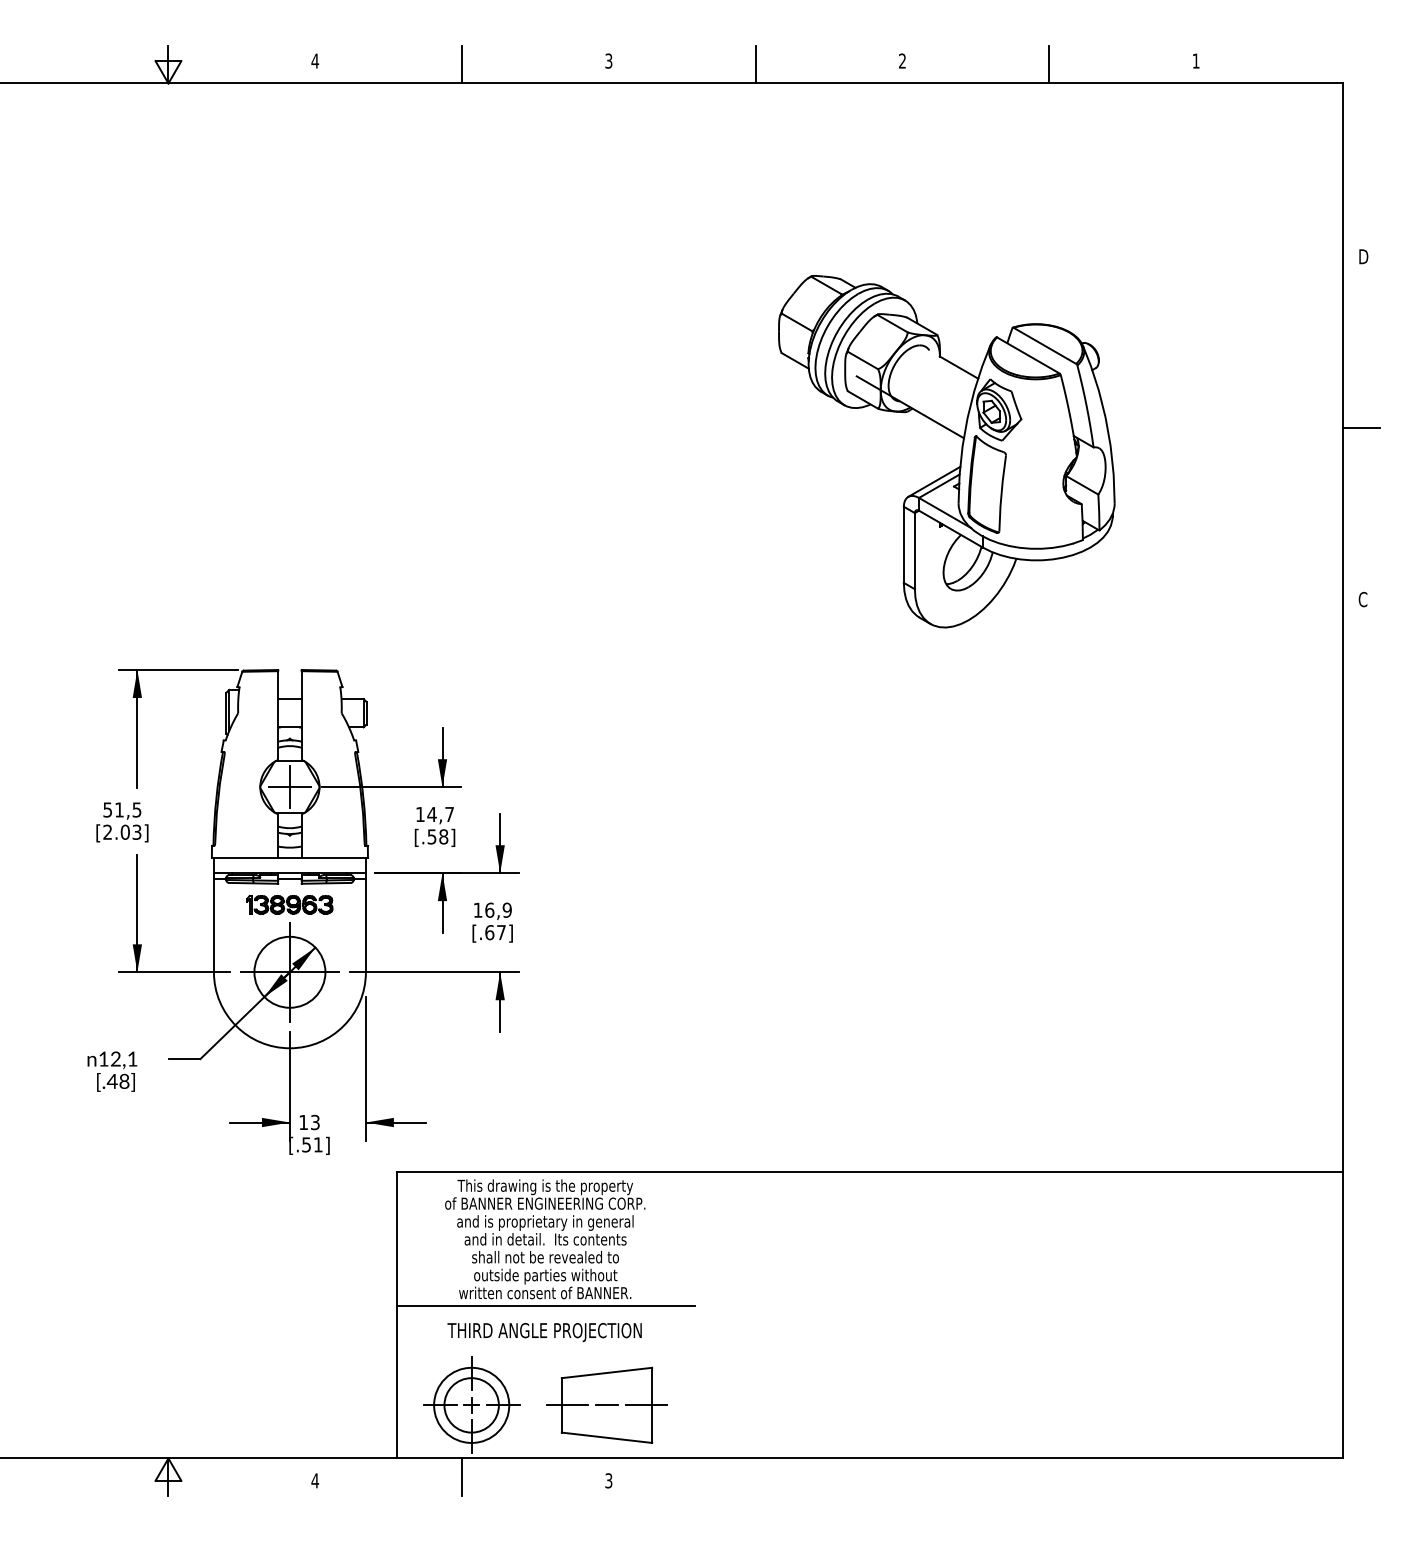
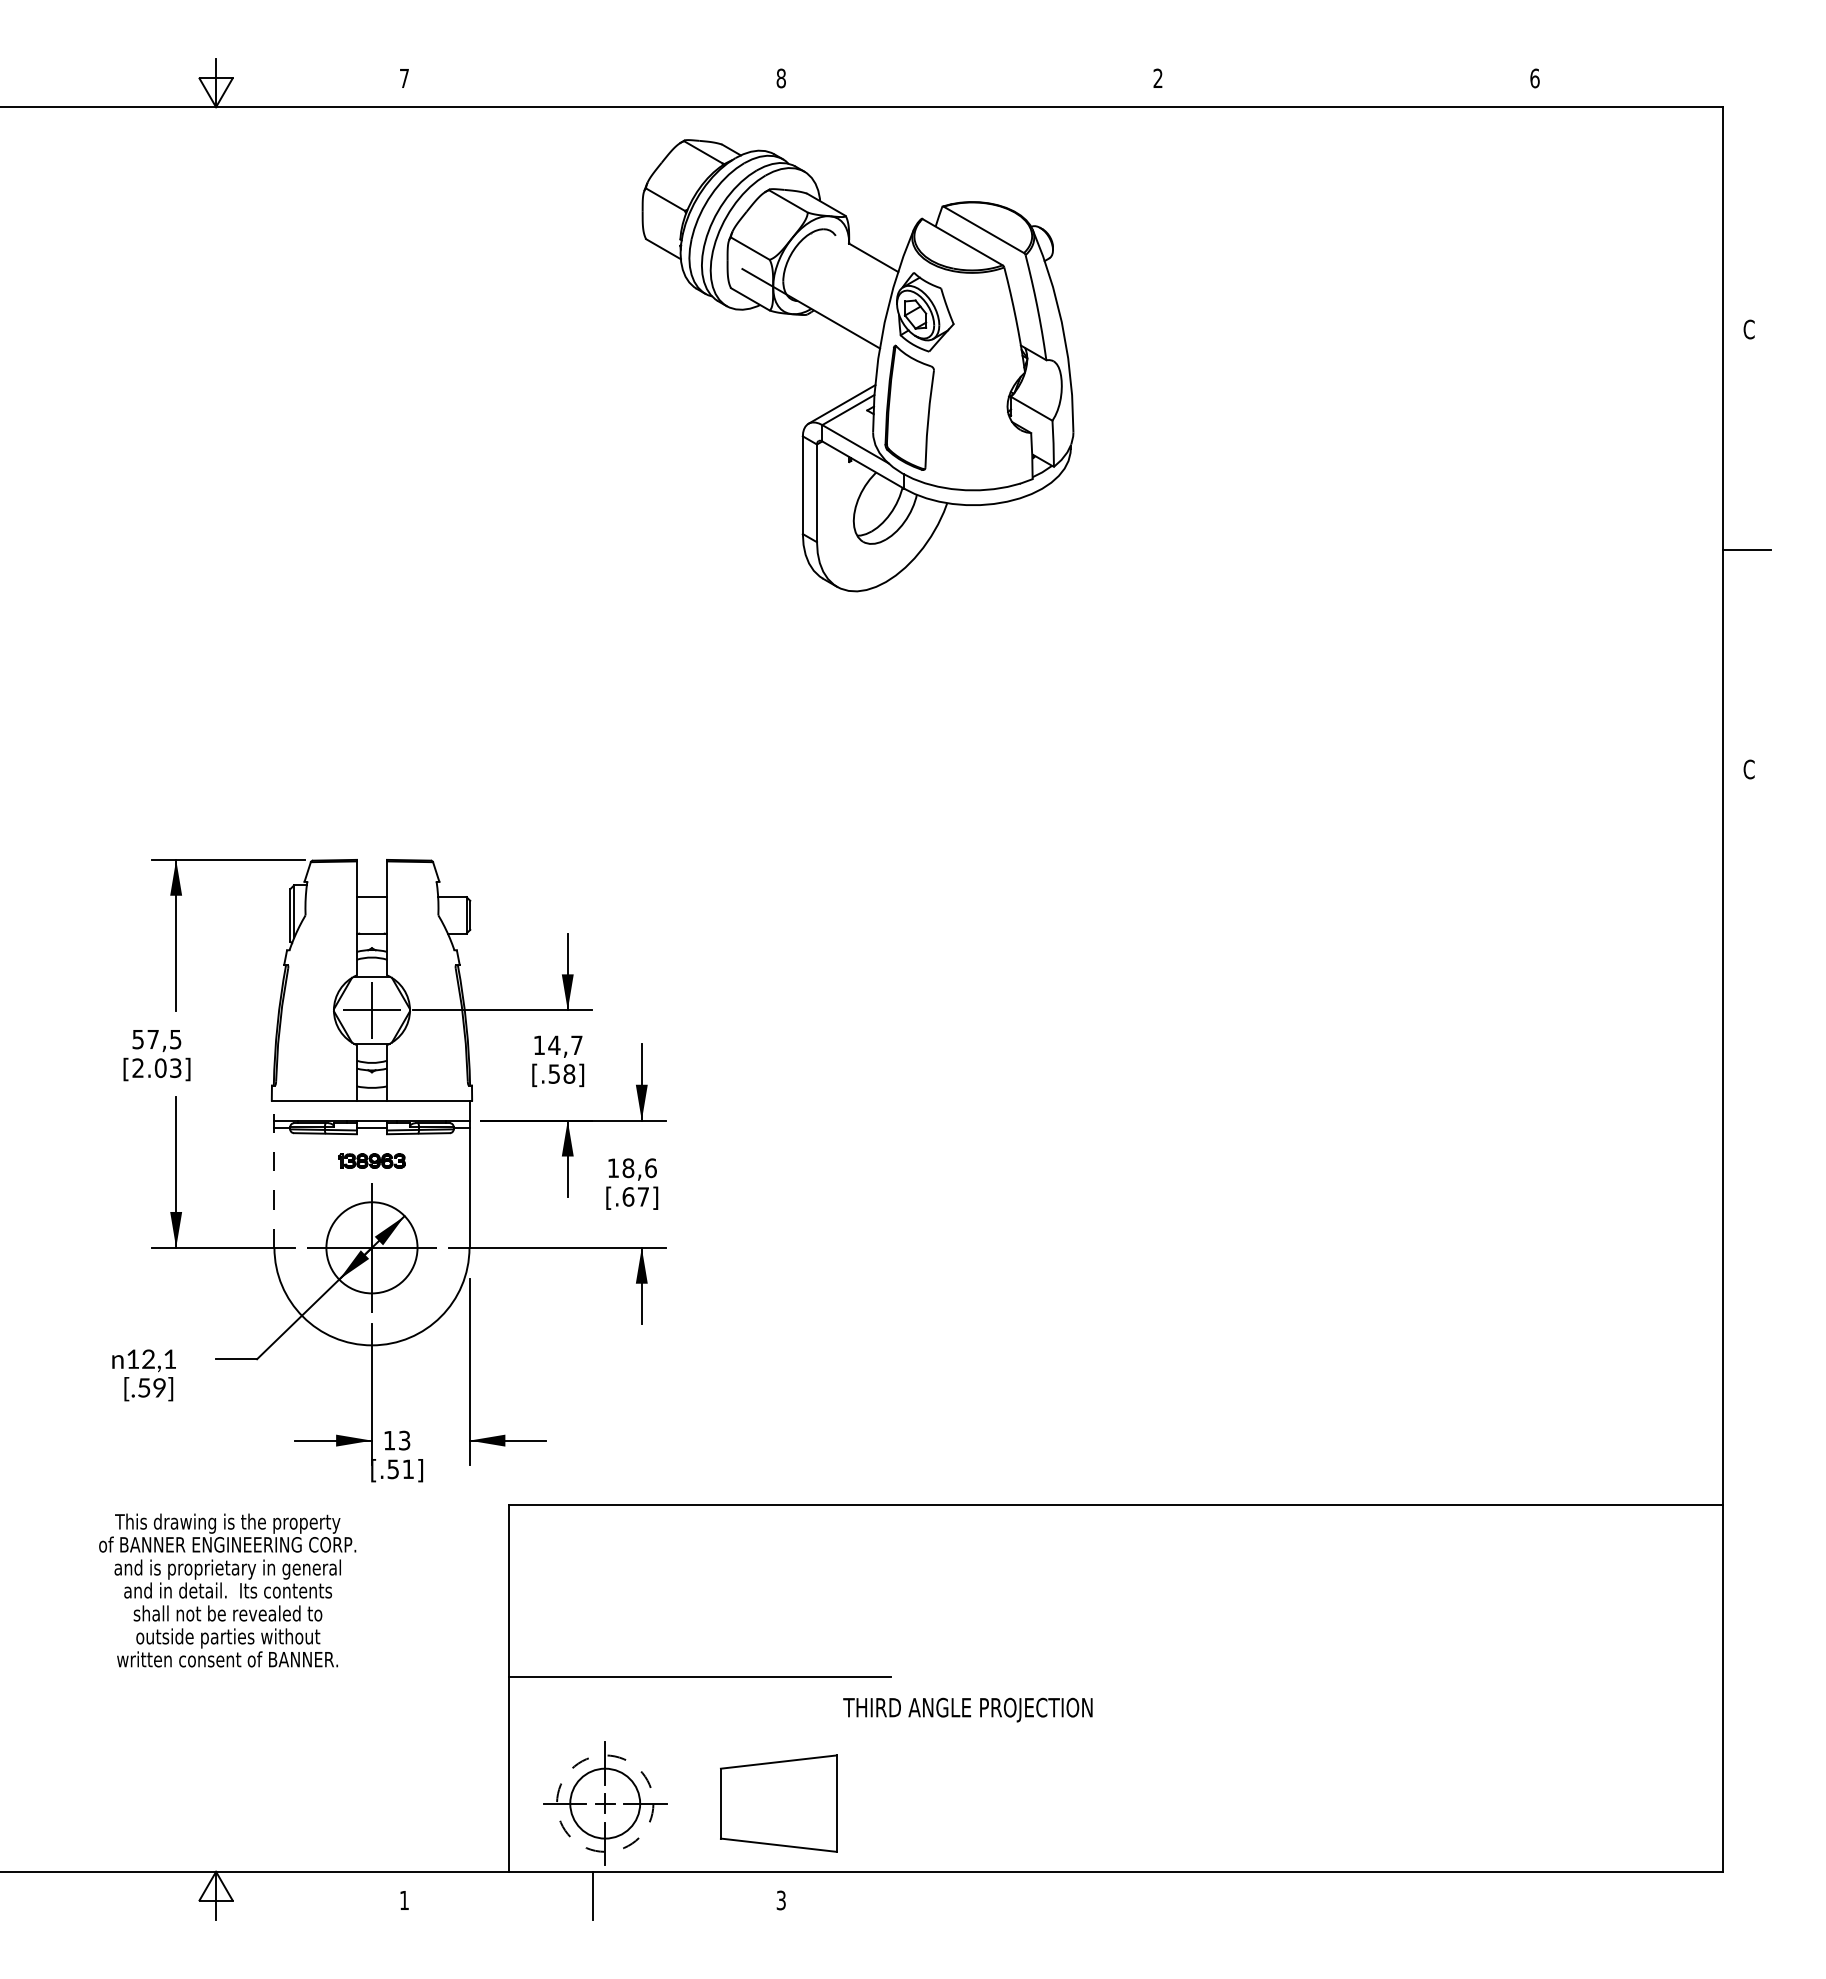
text: (315, 61) -> (404, 78), 4 -> 7
text: (608, 61) -> (780, 78), 3 -> 8
text: (1195, 61) -> (1534, 78), 1 -> 6
line: (461, 65) -> (592, 83), removed
line: (755, 65) -> (969, 83), removed
line: (1049, 65) -> (1346, 83), removed
text: (1363, 256) -> (1749, 329), D -> C
part: (961, 451) -> (876, 365), moved
text: (118, 809) -> (152, 1039), 51,5 -> 57,5
part: (289, 904) -> (371, 1160), size x0.6
text: (498, 910) -> (639, 1168), 16,9 -> 18,6
line: (213, 915) -> (274, 1174), solid -> dashed
text: (118, 1081) -> (151, 1387), [.48] -> [.59]
text: (545, 1239) -> (227, 1590), moved
text: (544, 1332) -> (967, 1709), moved
circle: (471, 1405) -> (605, 1803), solid -> dashed
line: (566, 1405) -> (727, 1803), removed
line: (606, 1405) -> (778, 1803), removed
line: (646, 1405) -> (829, 1803), removed
text: (315, 1480) -> (404, 1900), 4 -> 1

